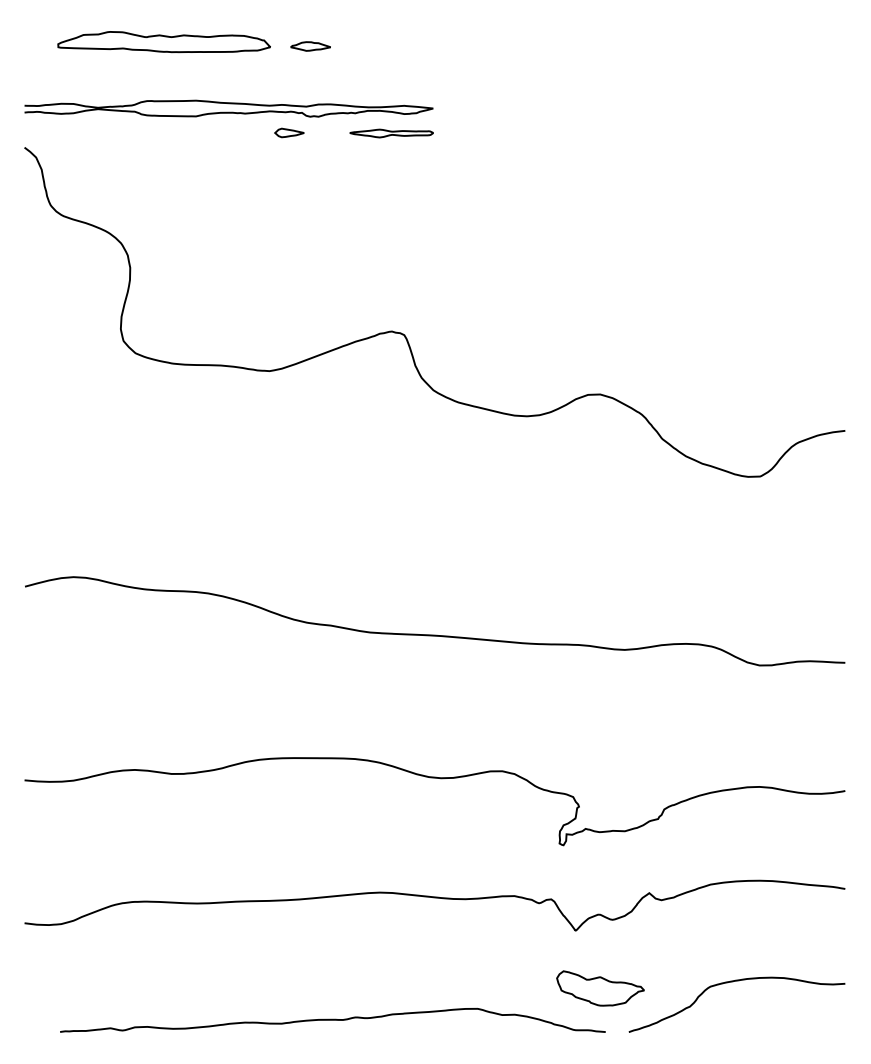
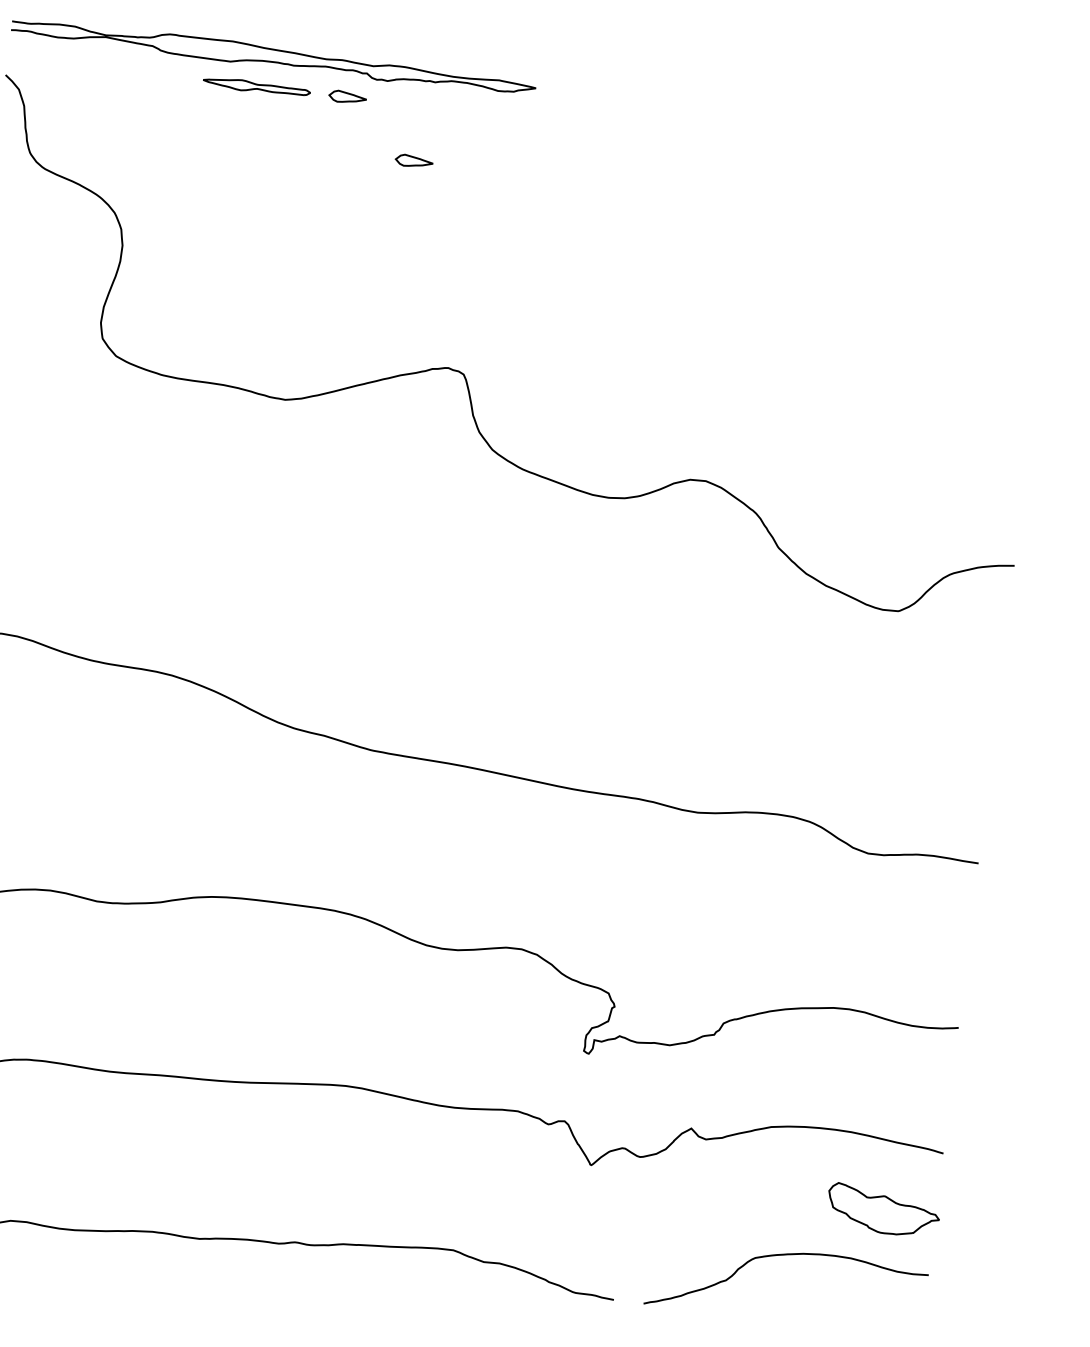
part: (391, 133) -> (256, 87), moved
part: (346, 175) -> (414, 160), added
part: (600, 988) -> (883, 1210), moved

